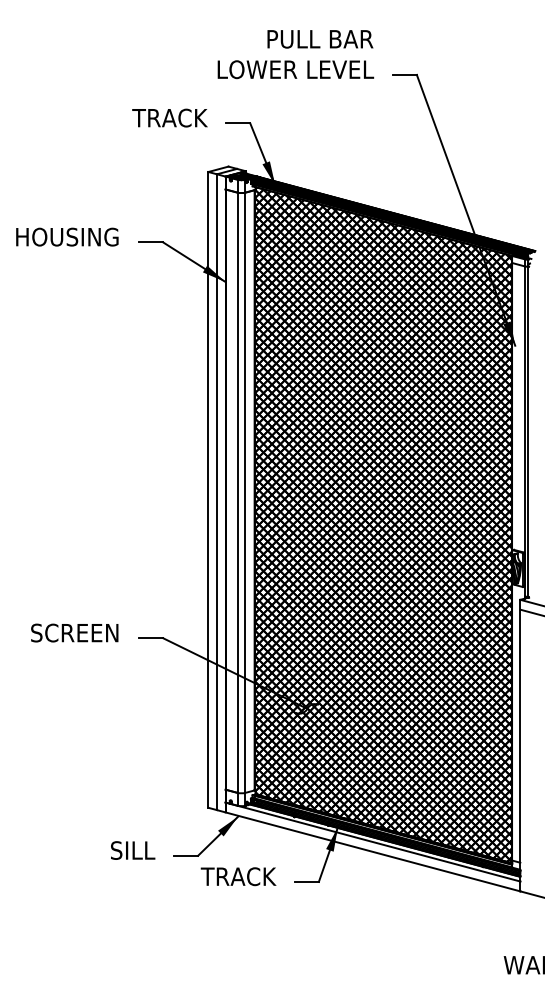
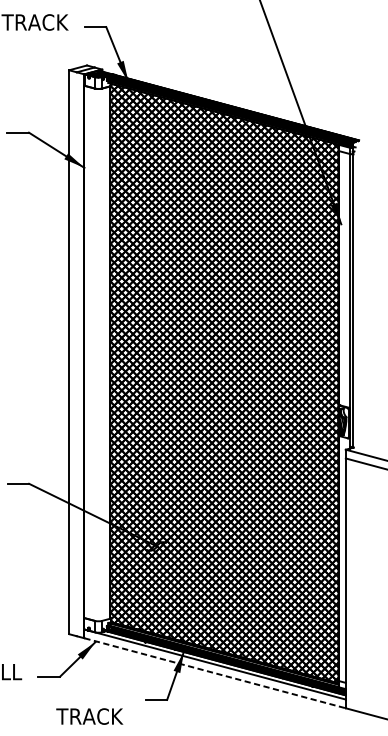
line: (217, 492) -> (77, 354), removed
line: (237, 492) -> (94, 354), removed
line: (245, 492) -> (102, 354), removed
line: (372, 851) -> (214, 672), solid -> dashed
text: (238, 876) -> (89, 716), moved

